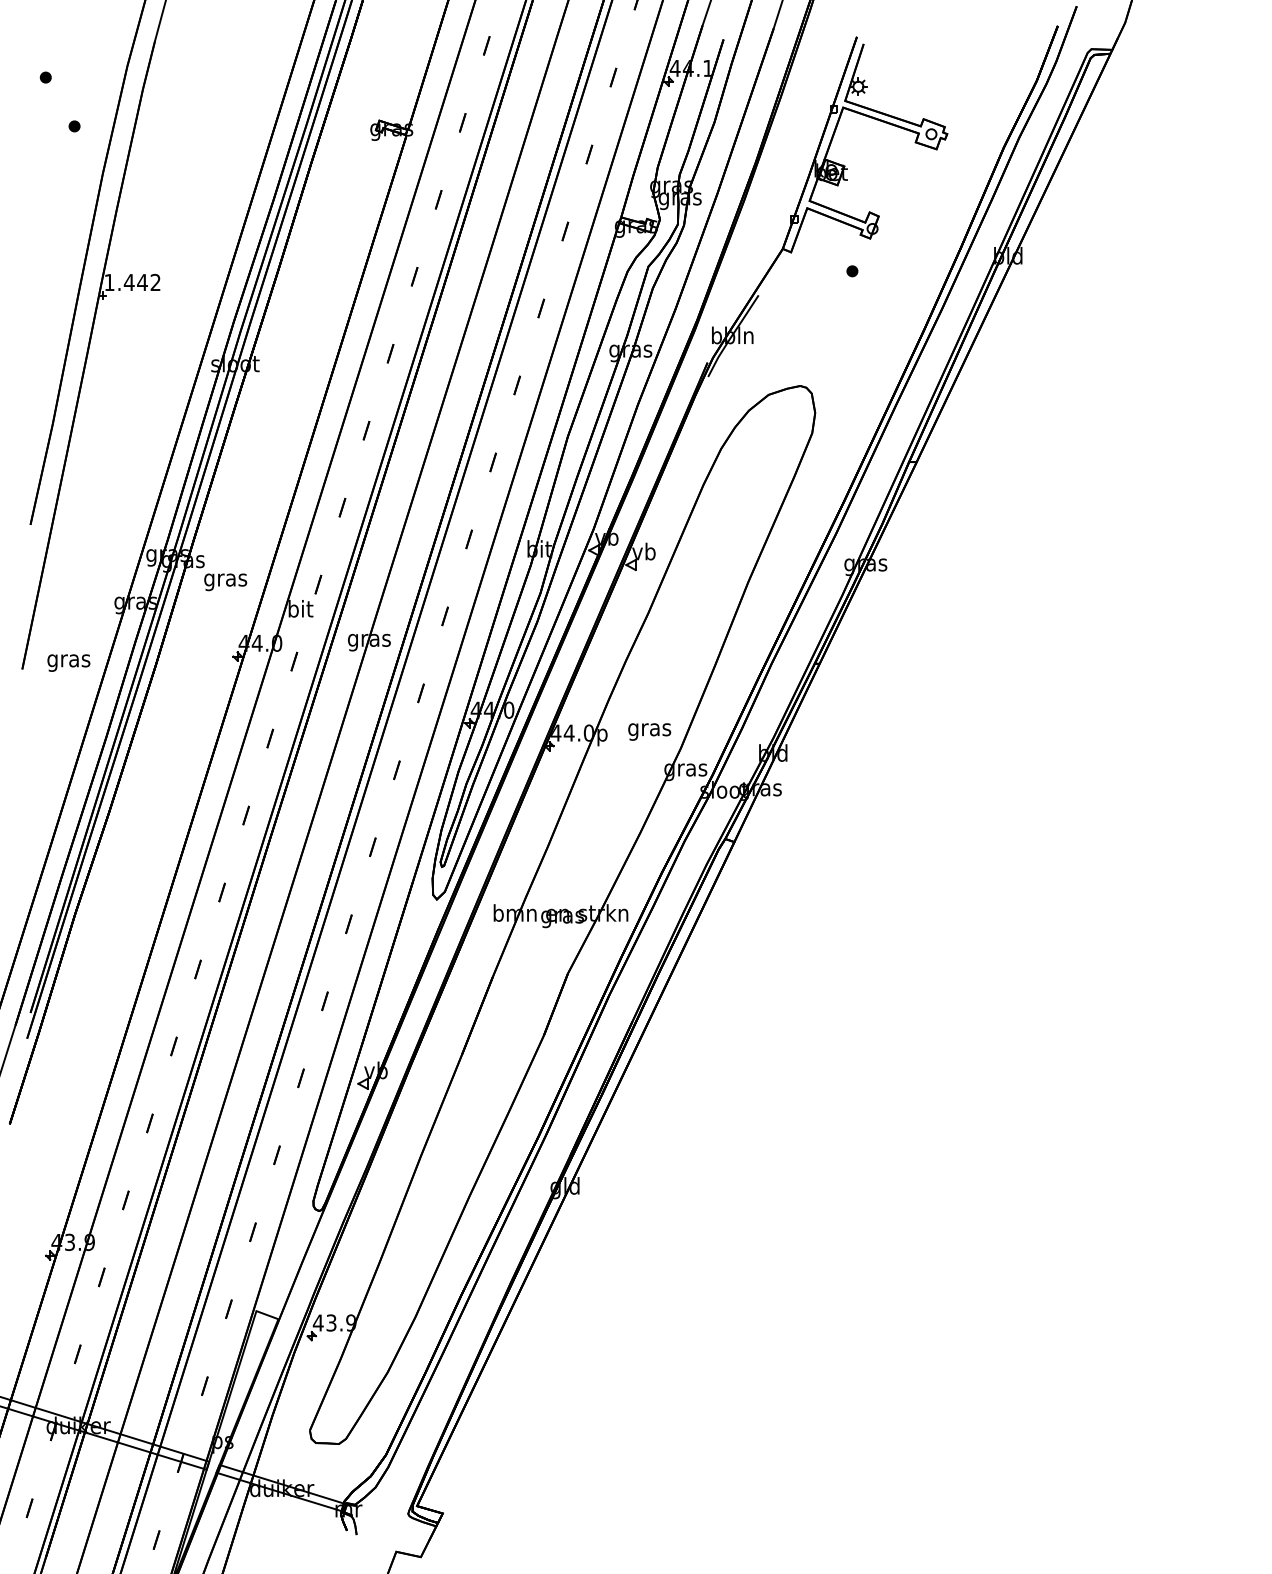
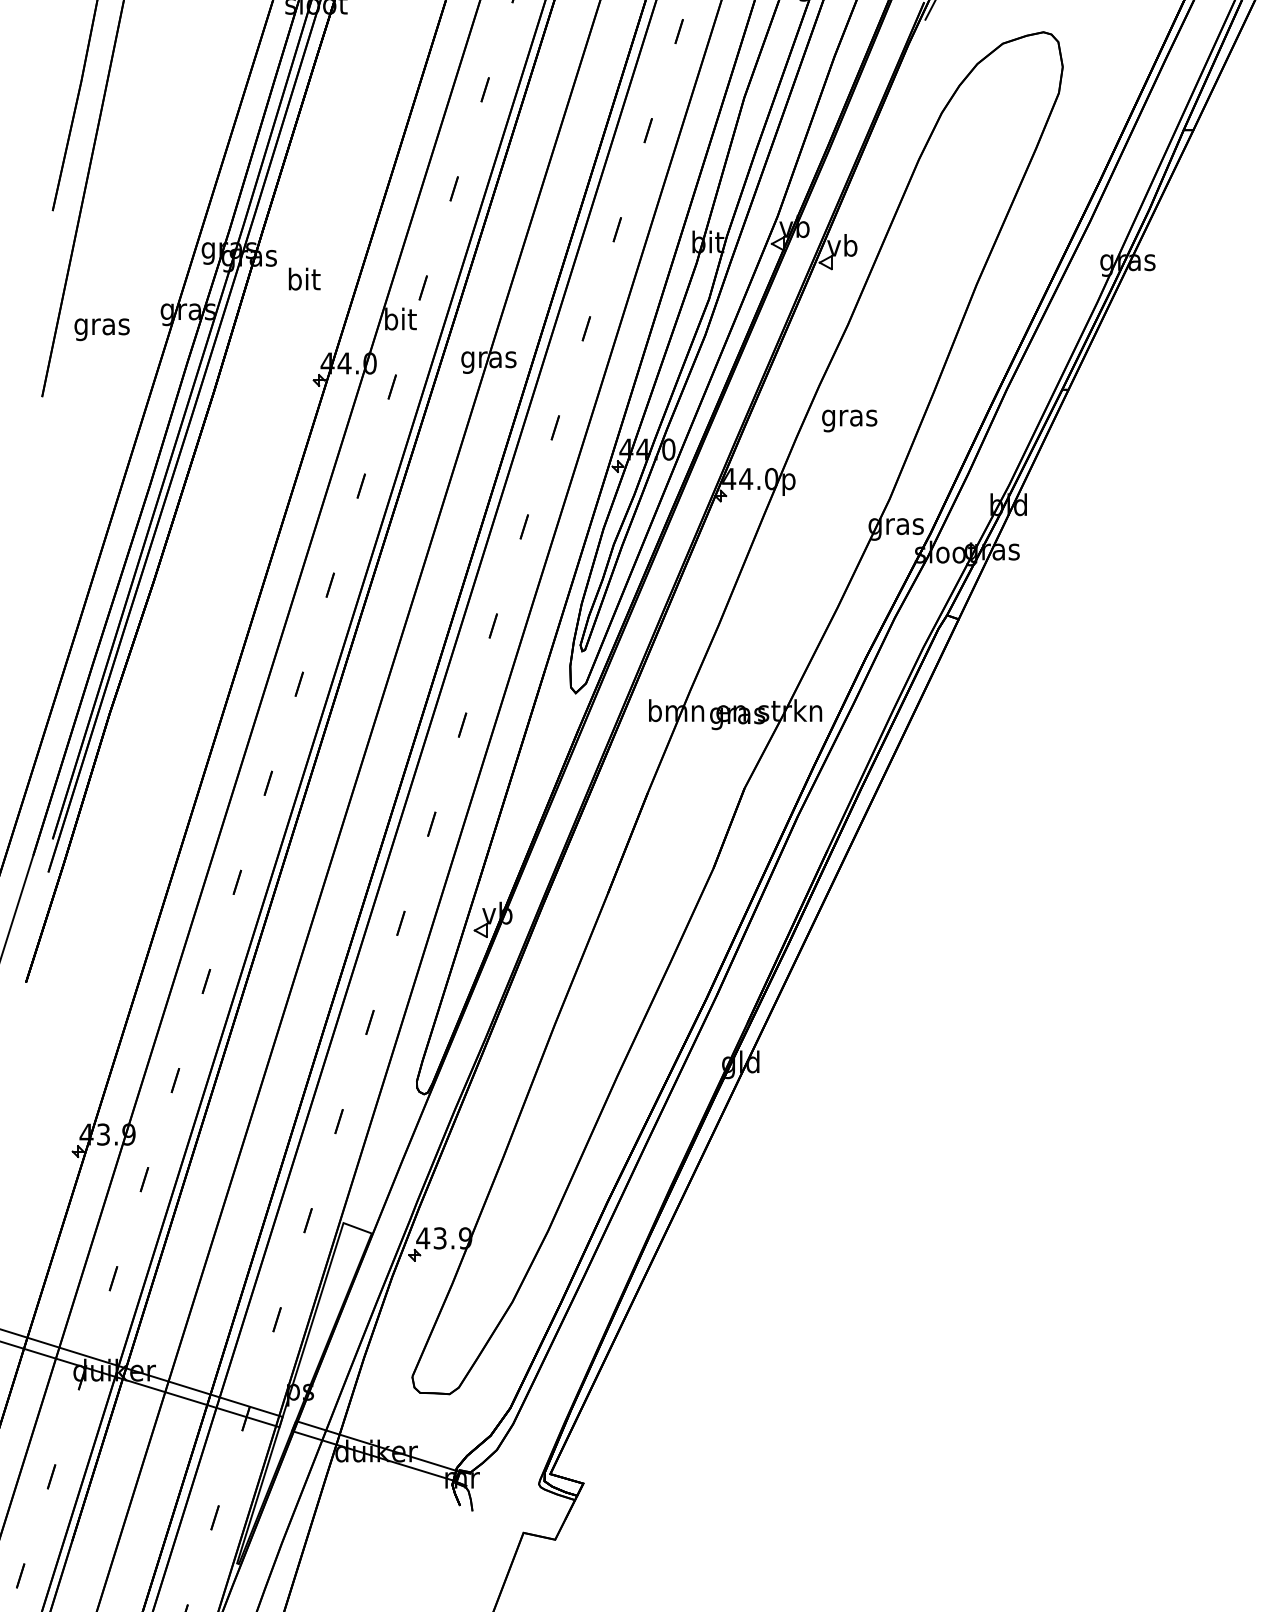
text: (225, 580) -> (303, 282), gras -> bit
text: (68, 662) -> (101, 328), moved
text: (649, 731) -> (849, 420), moved

